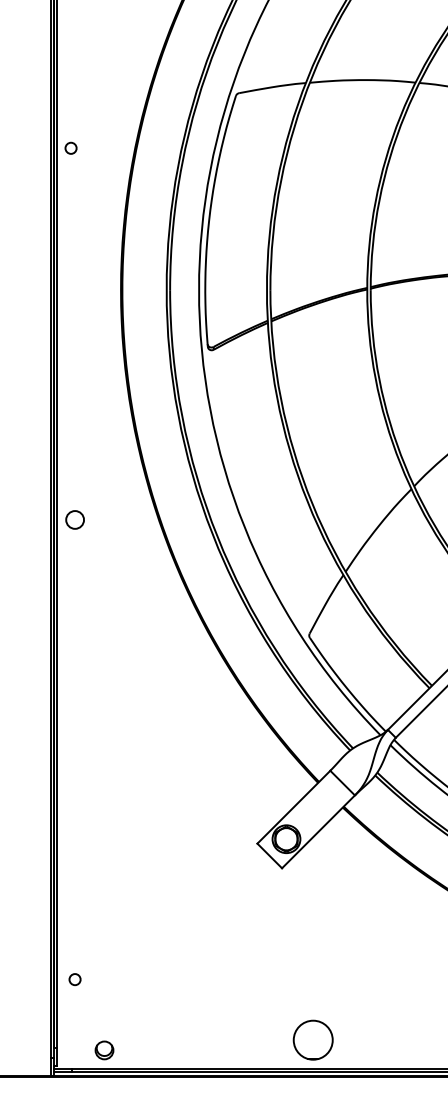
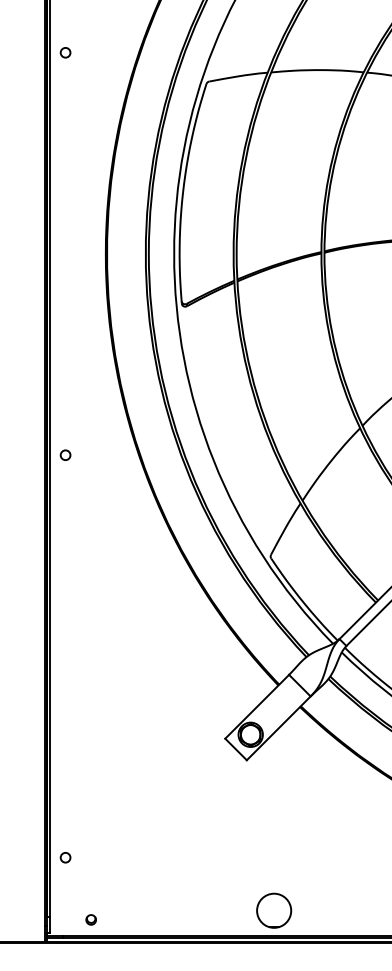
circle: (70, 147) -> (65, 52), moved
circle: (74, 519) -> (65, 454), size x0.62
part: (103, 1050) -> (90, 919), size x0.62

